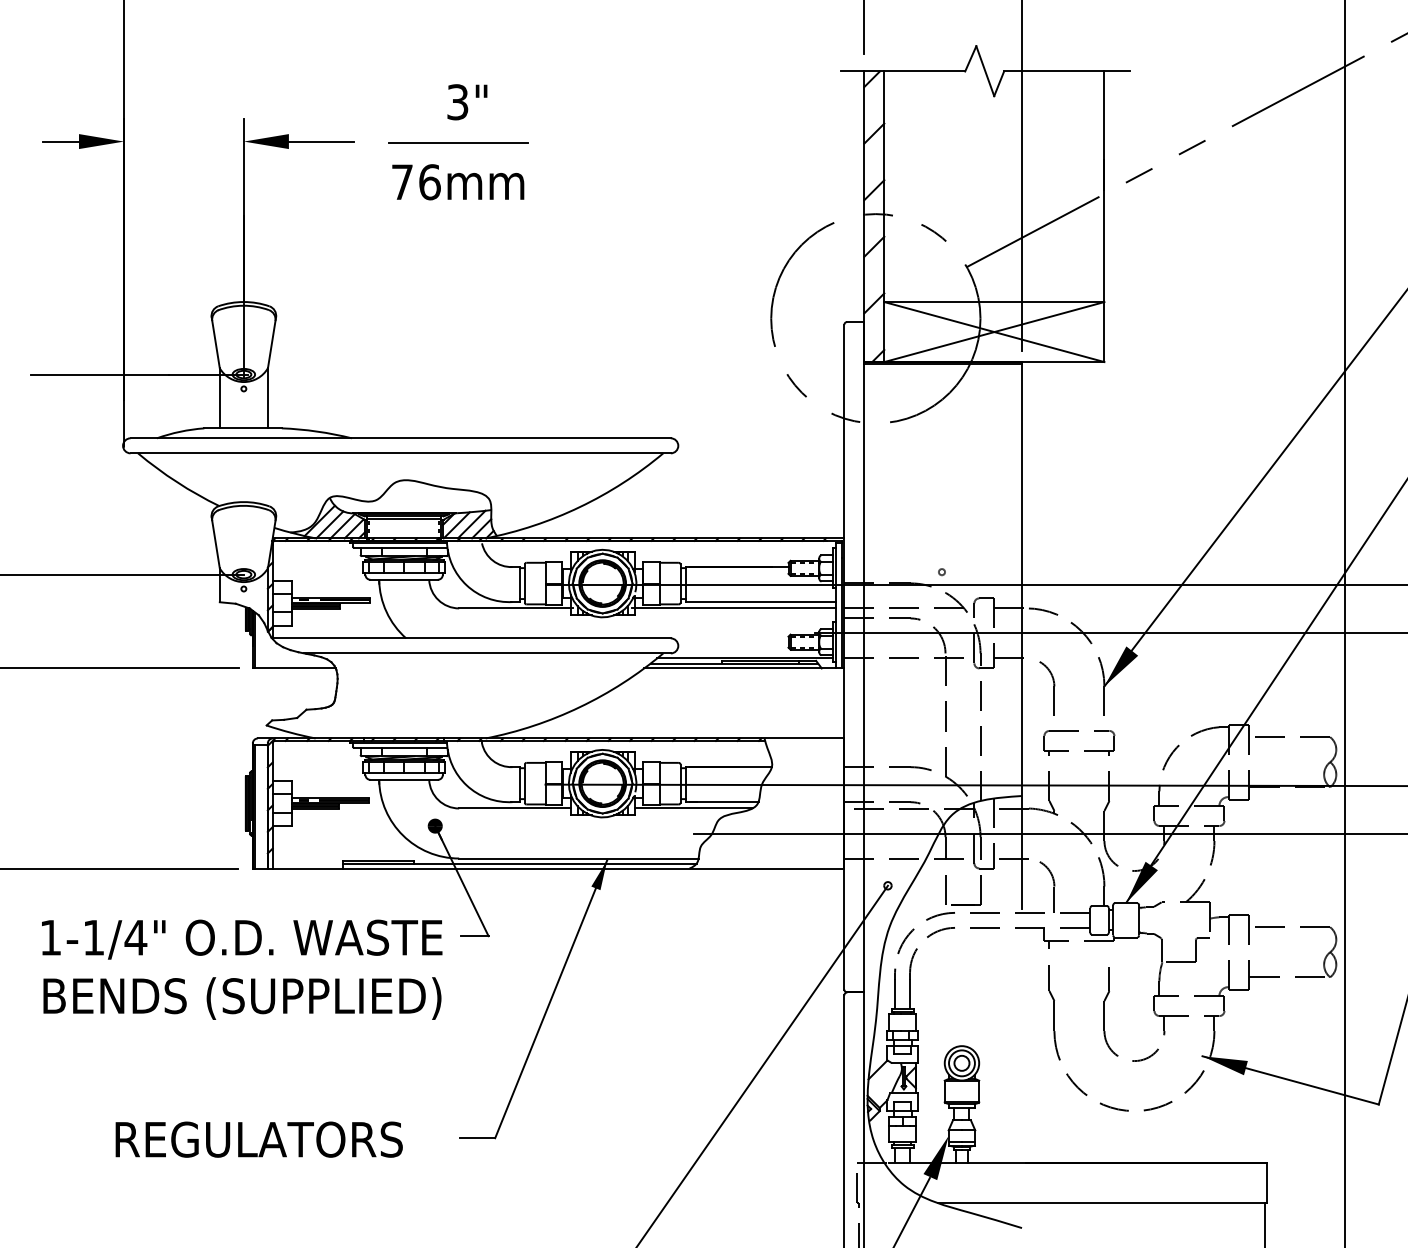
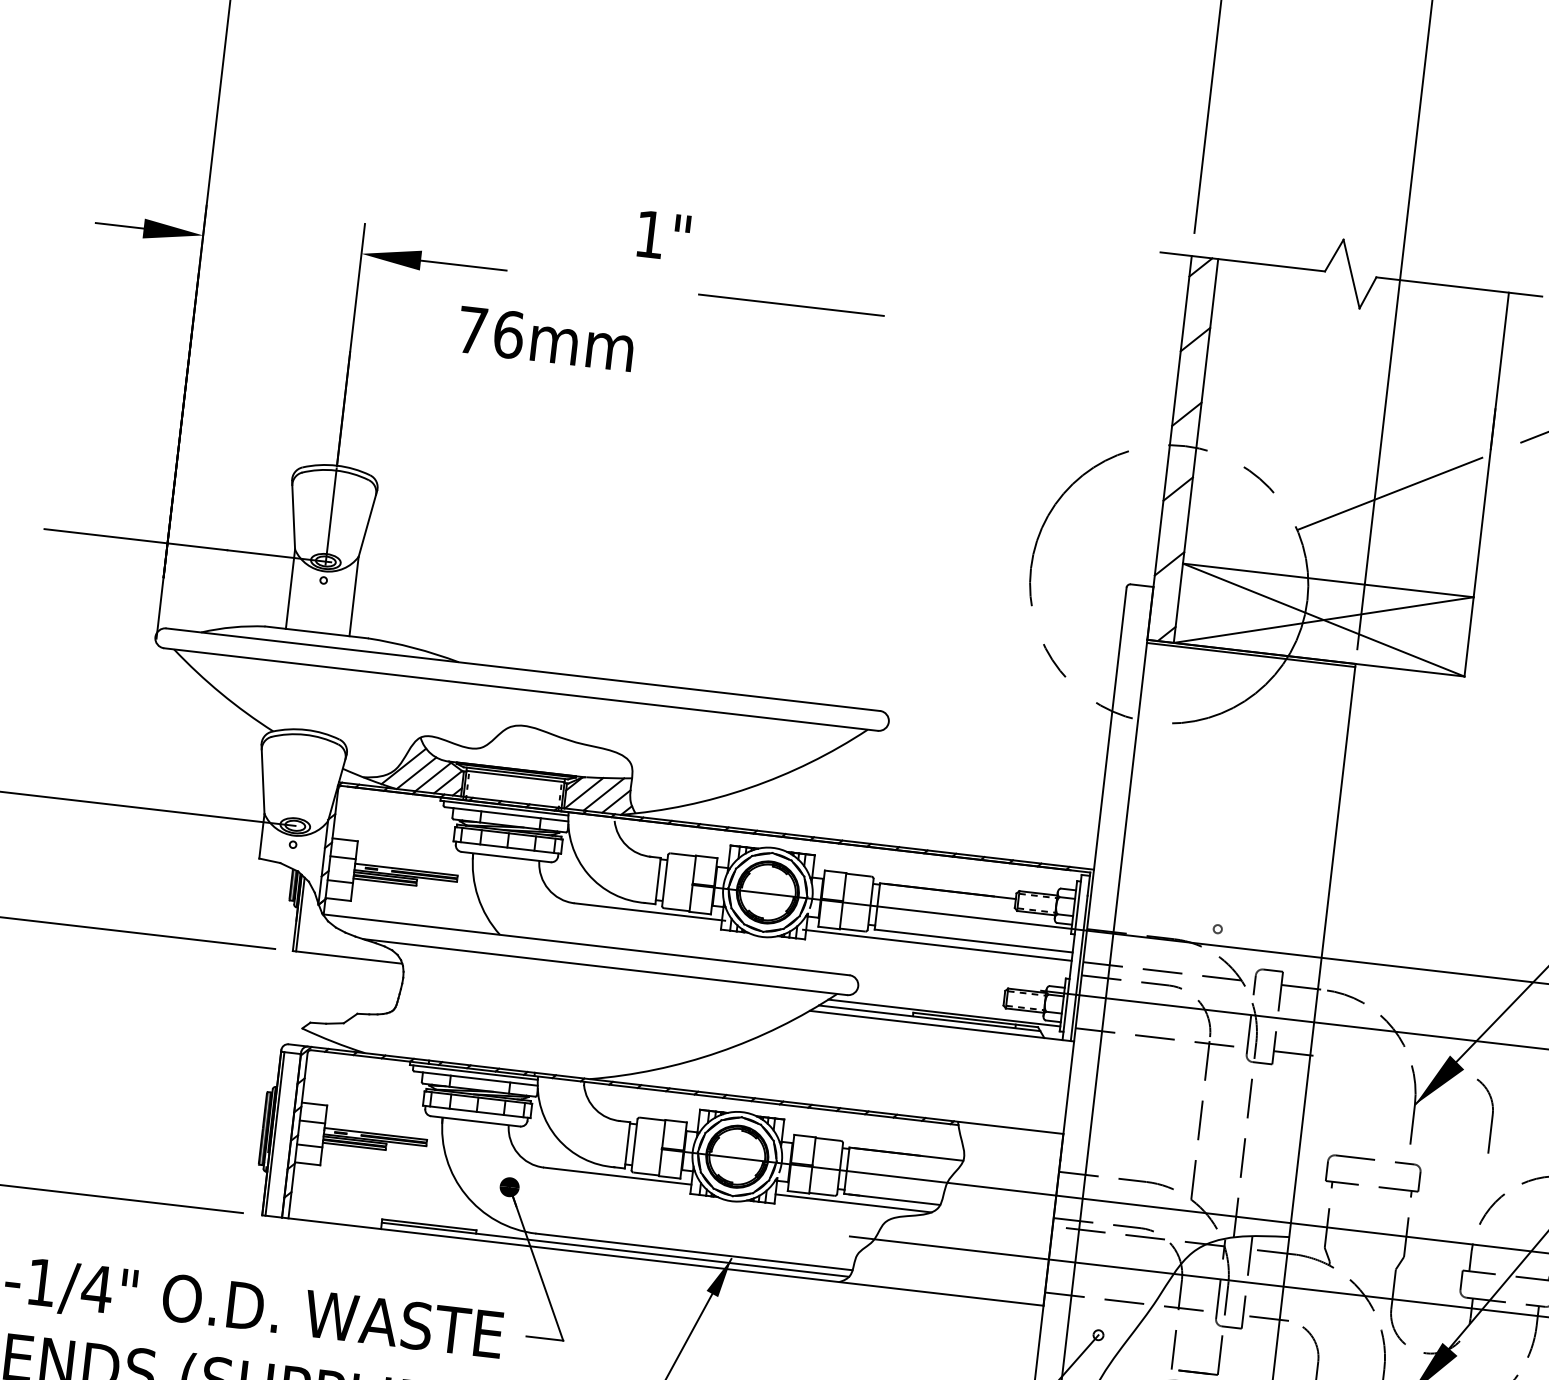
text: (457, 102) -> (649, 234), 3" -> 1"
line: (458, 142) -> (791, 304), moved
text: (458, 182) -> (546, 339), moved
part: (1047, 688) -> (1483, 1115), moved

